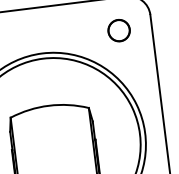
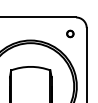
part: (119, 29) -> (70, 33), size x0.6

